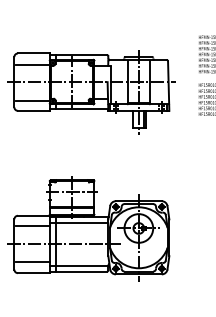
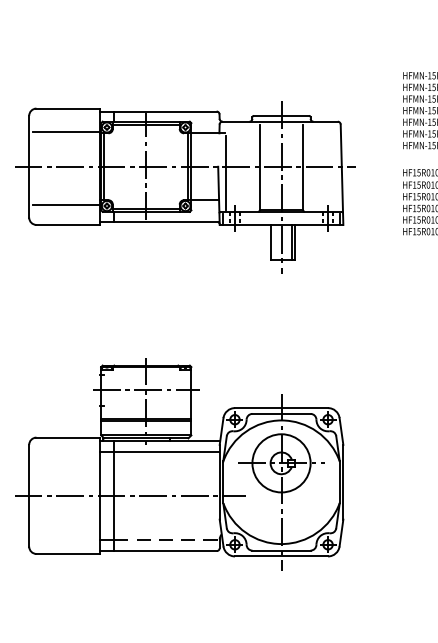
line: (32, 225) -> (65, 457), removed
line: (32, 261) -> (65, 530), removed
line: (82, 266) -> (167, 540), solid -> dashed

